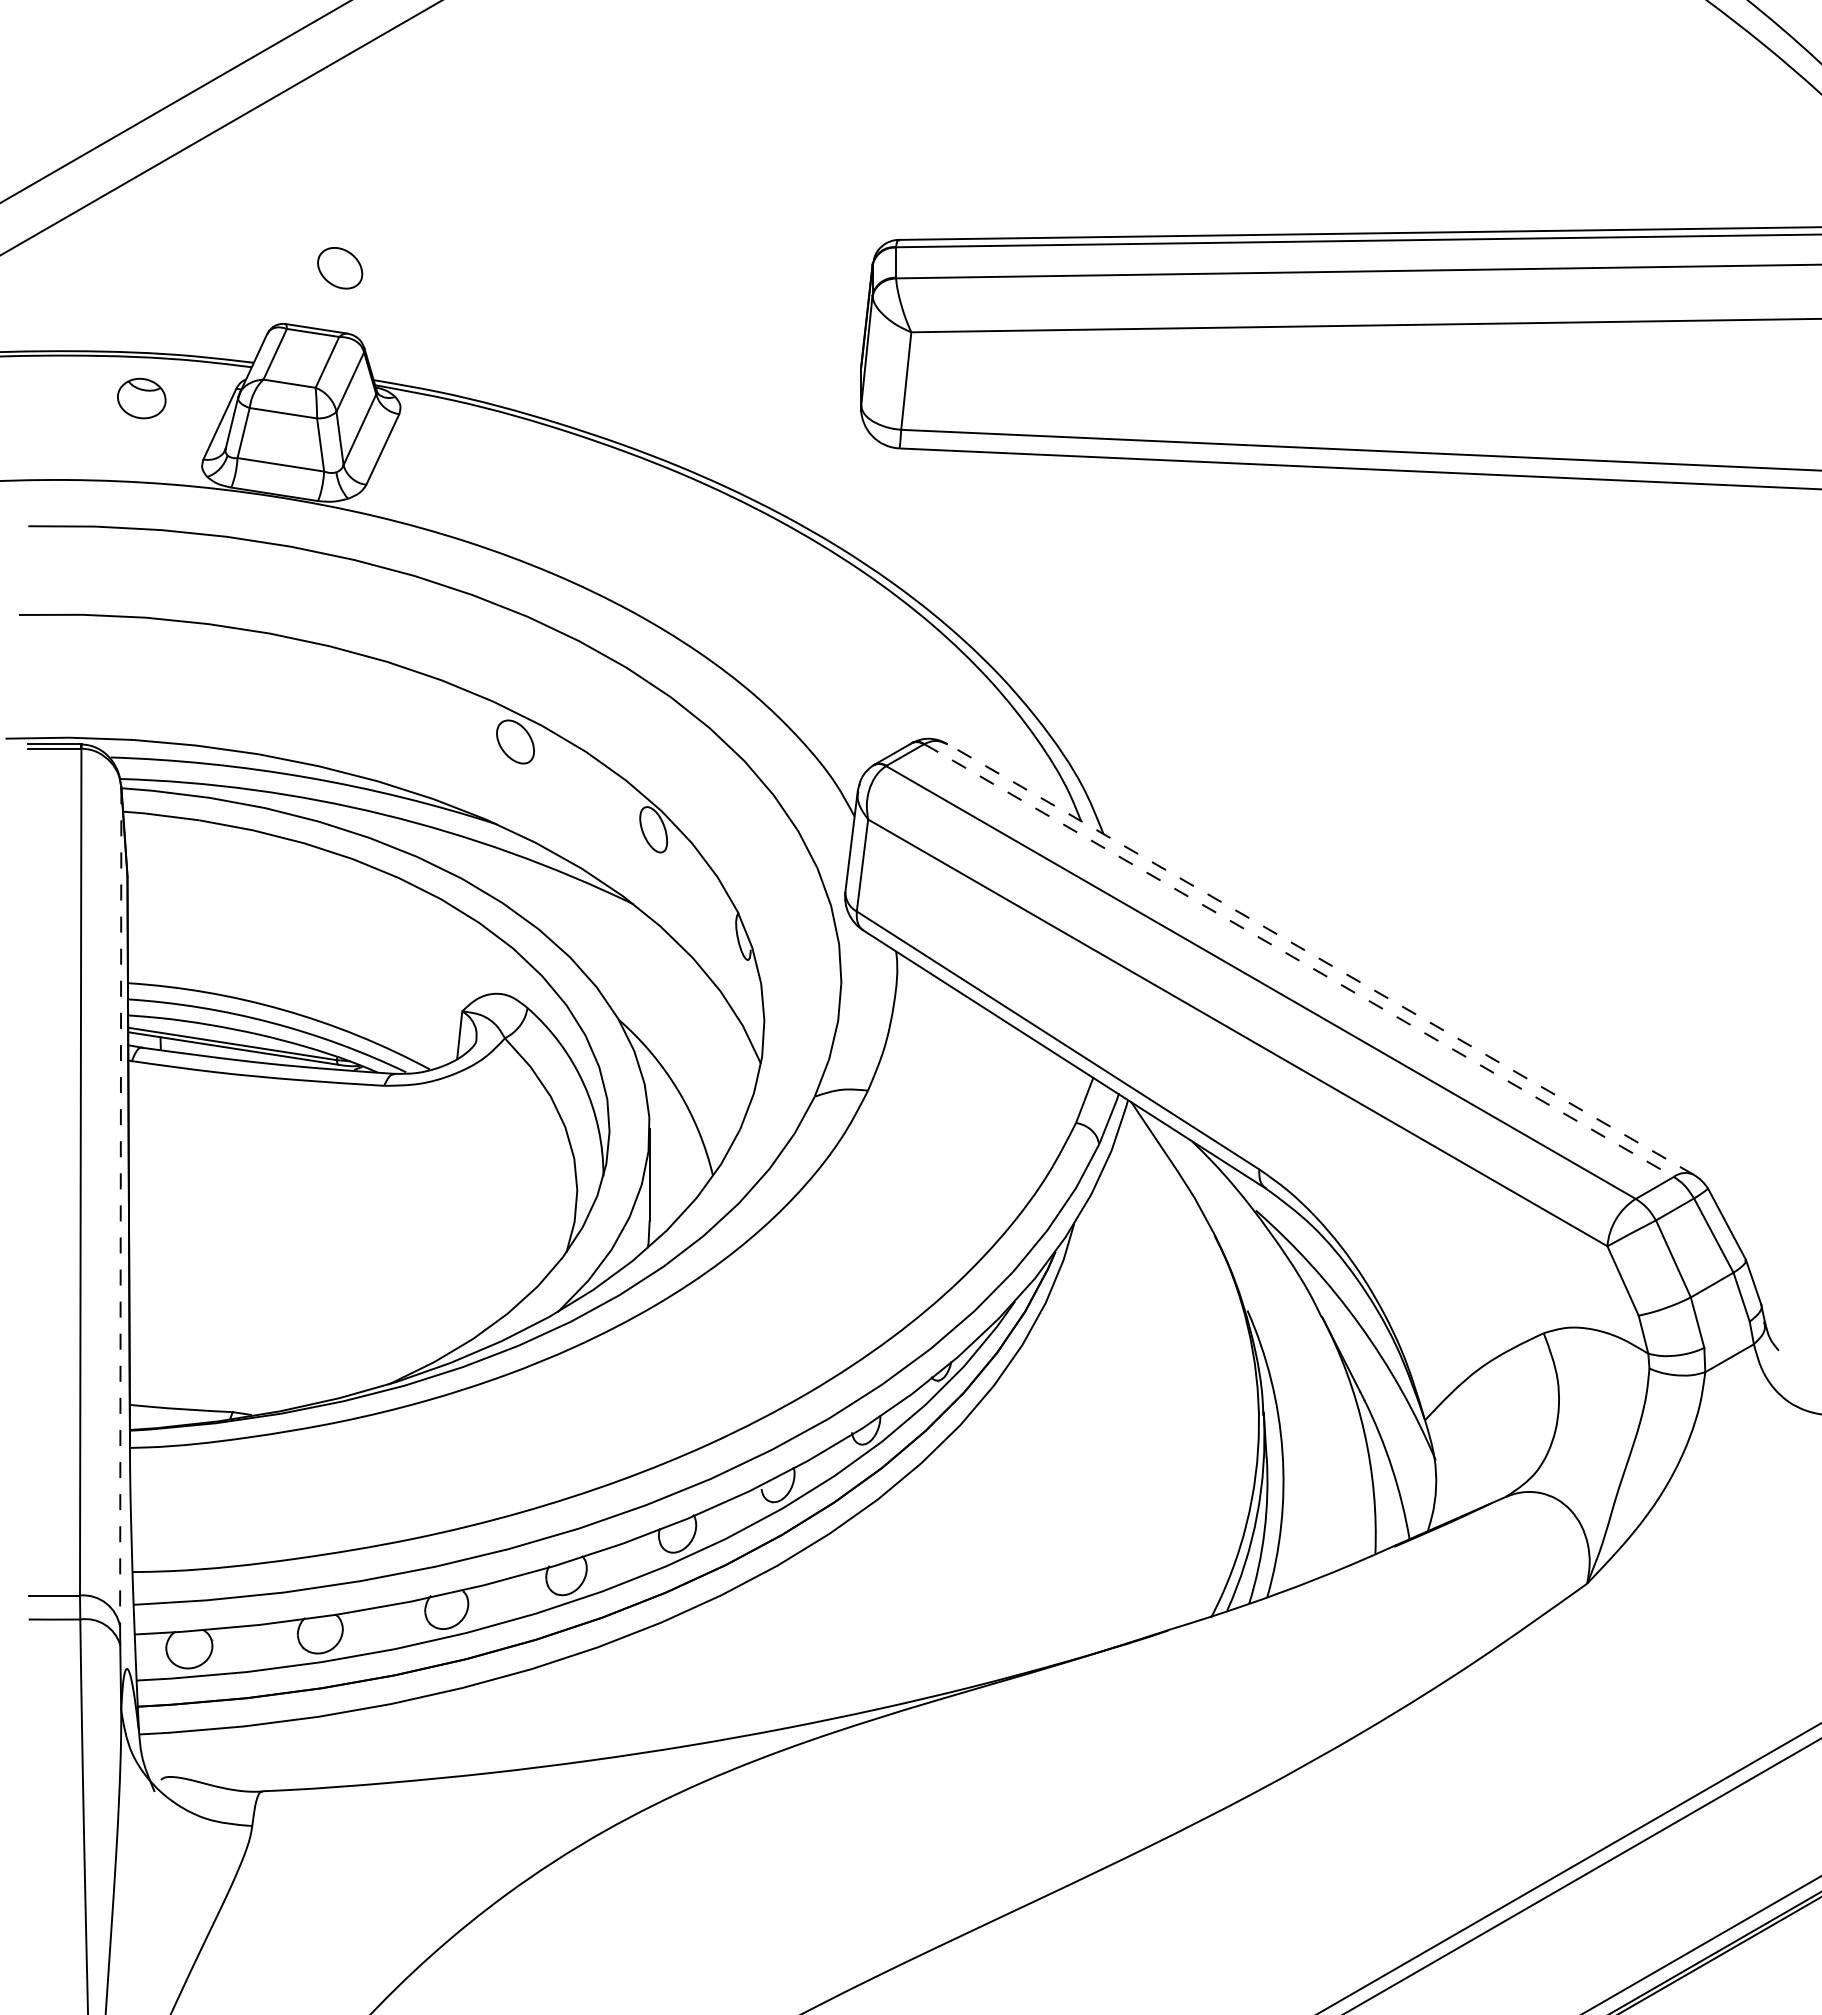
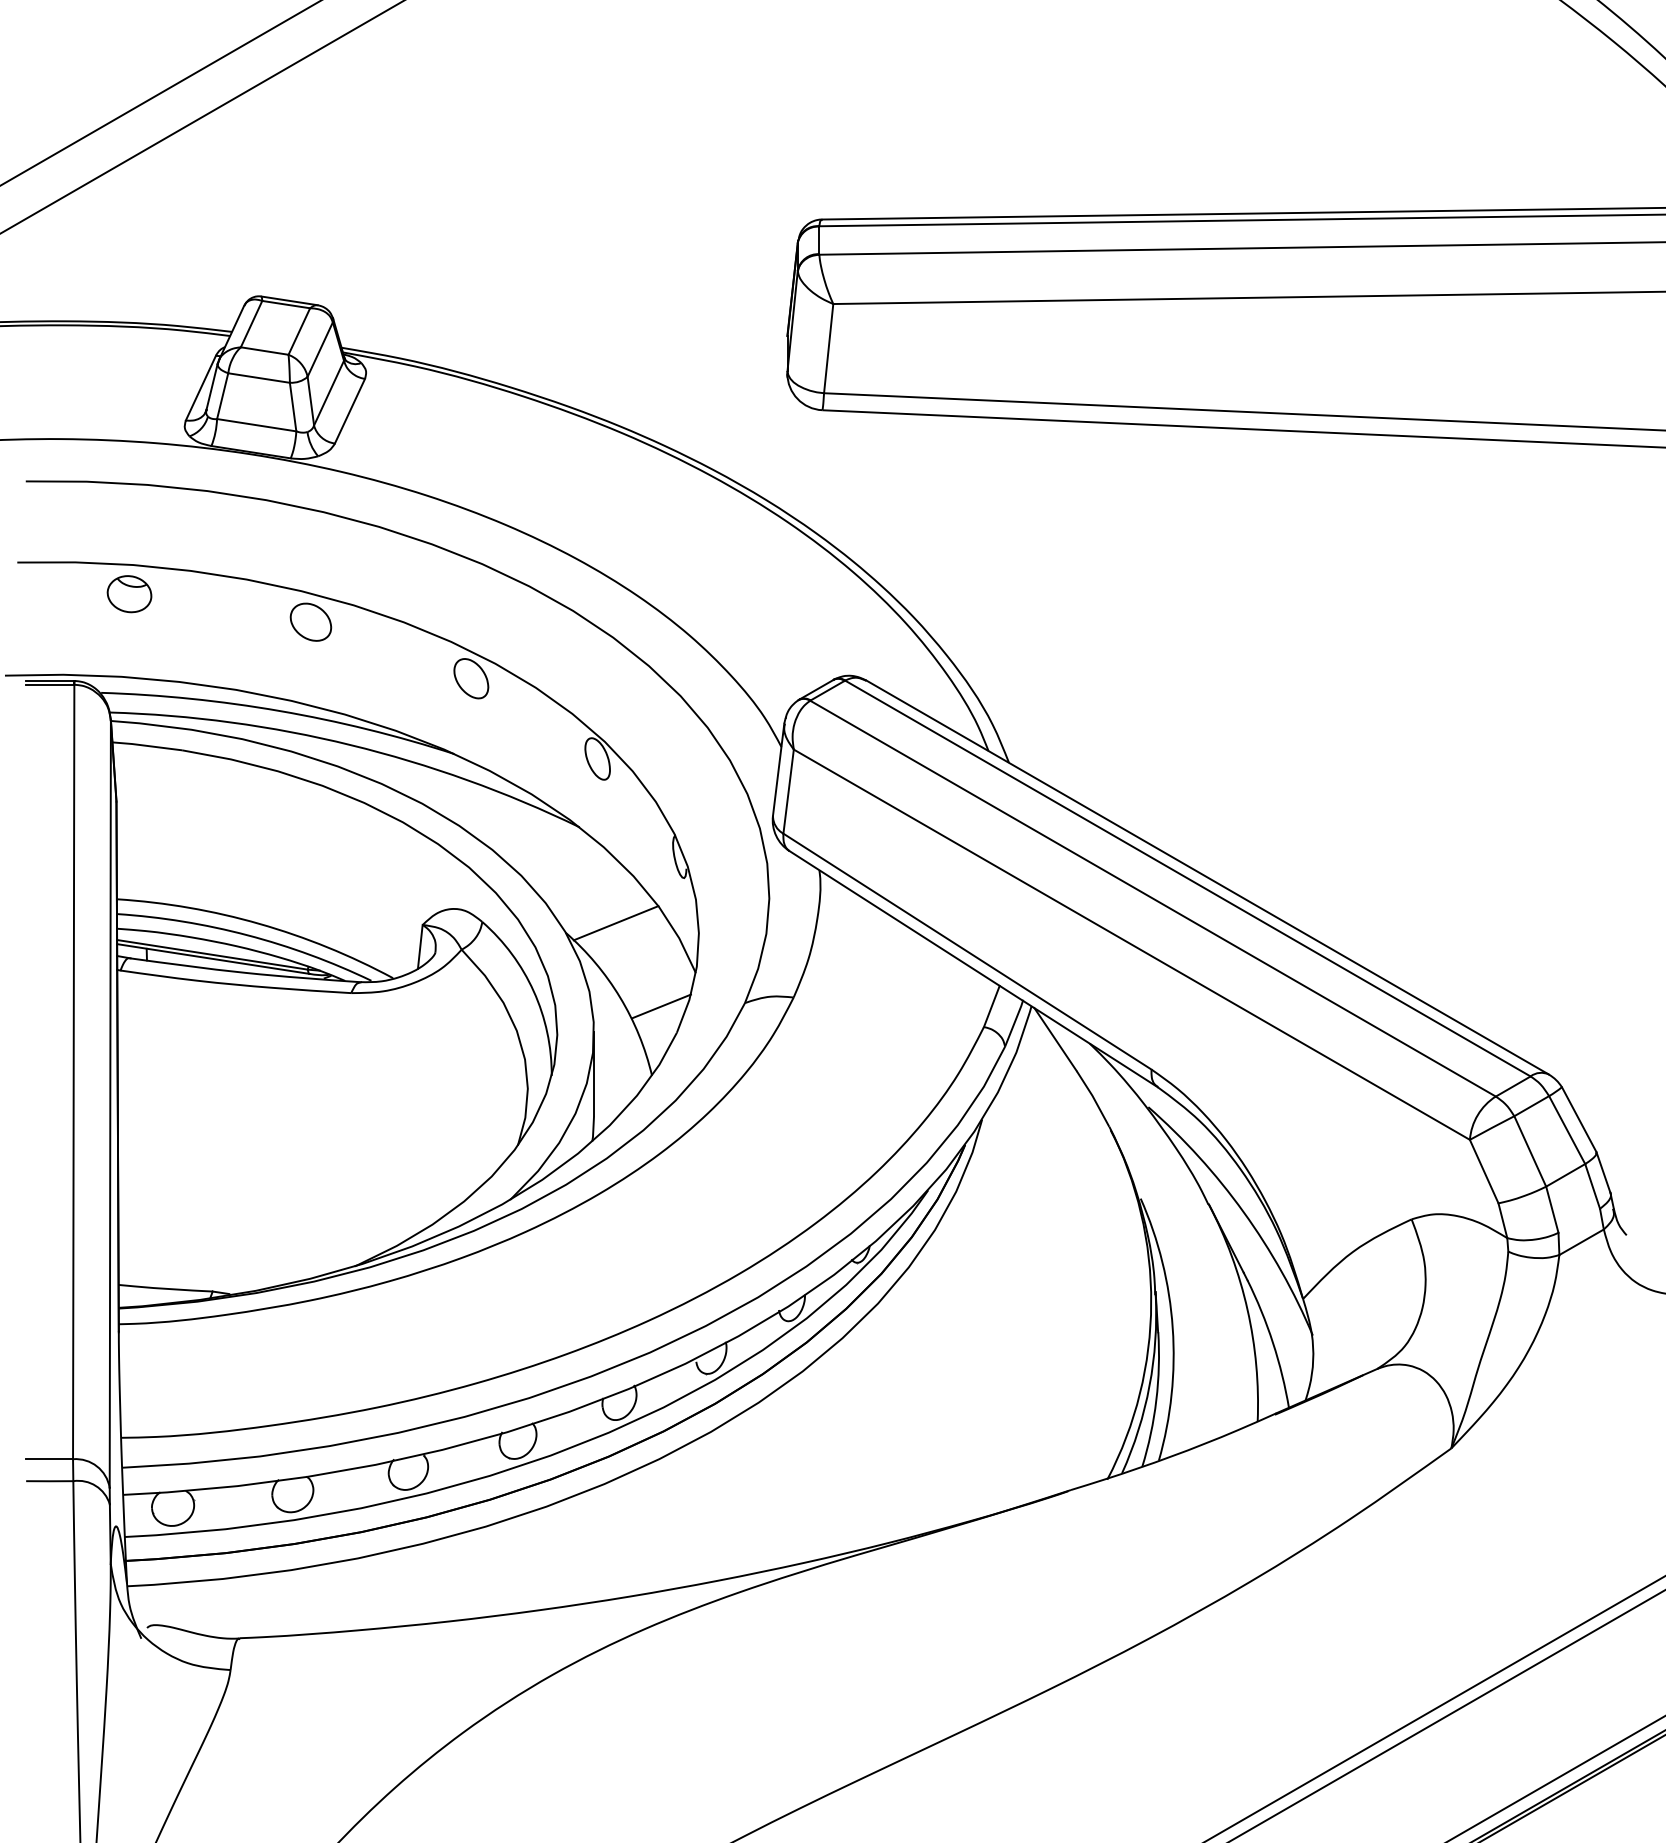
part: (340, 268) -> (311, 622), moved
part: (141, 398) -> (129, 594), moved
line: (1320, 959) -> (1207, 877), dashed -> solid
line: (1299, 960) -> (1188, 878), dashed -> solid
line: (673, 1009) -> (615, 923), added
line: (723, 1100) -> (661, 1006), added
line: (120, 1208) -> (110, 1105), dashed -> solid

